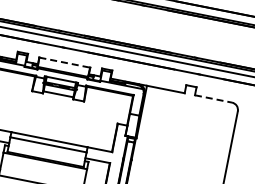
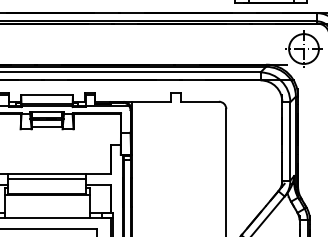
line: (65, 62) -> (47, 94), dashed -> solid
line: (213, 98) -> (200, 101), dashed -> solid

